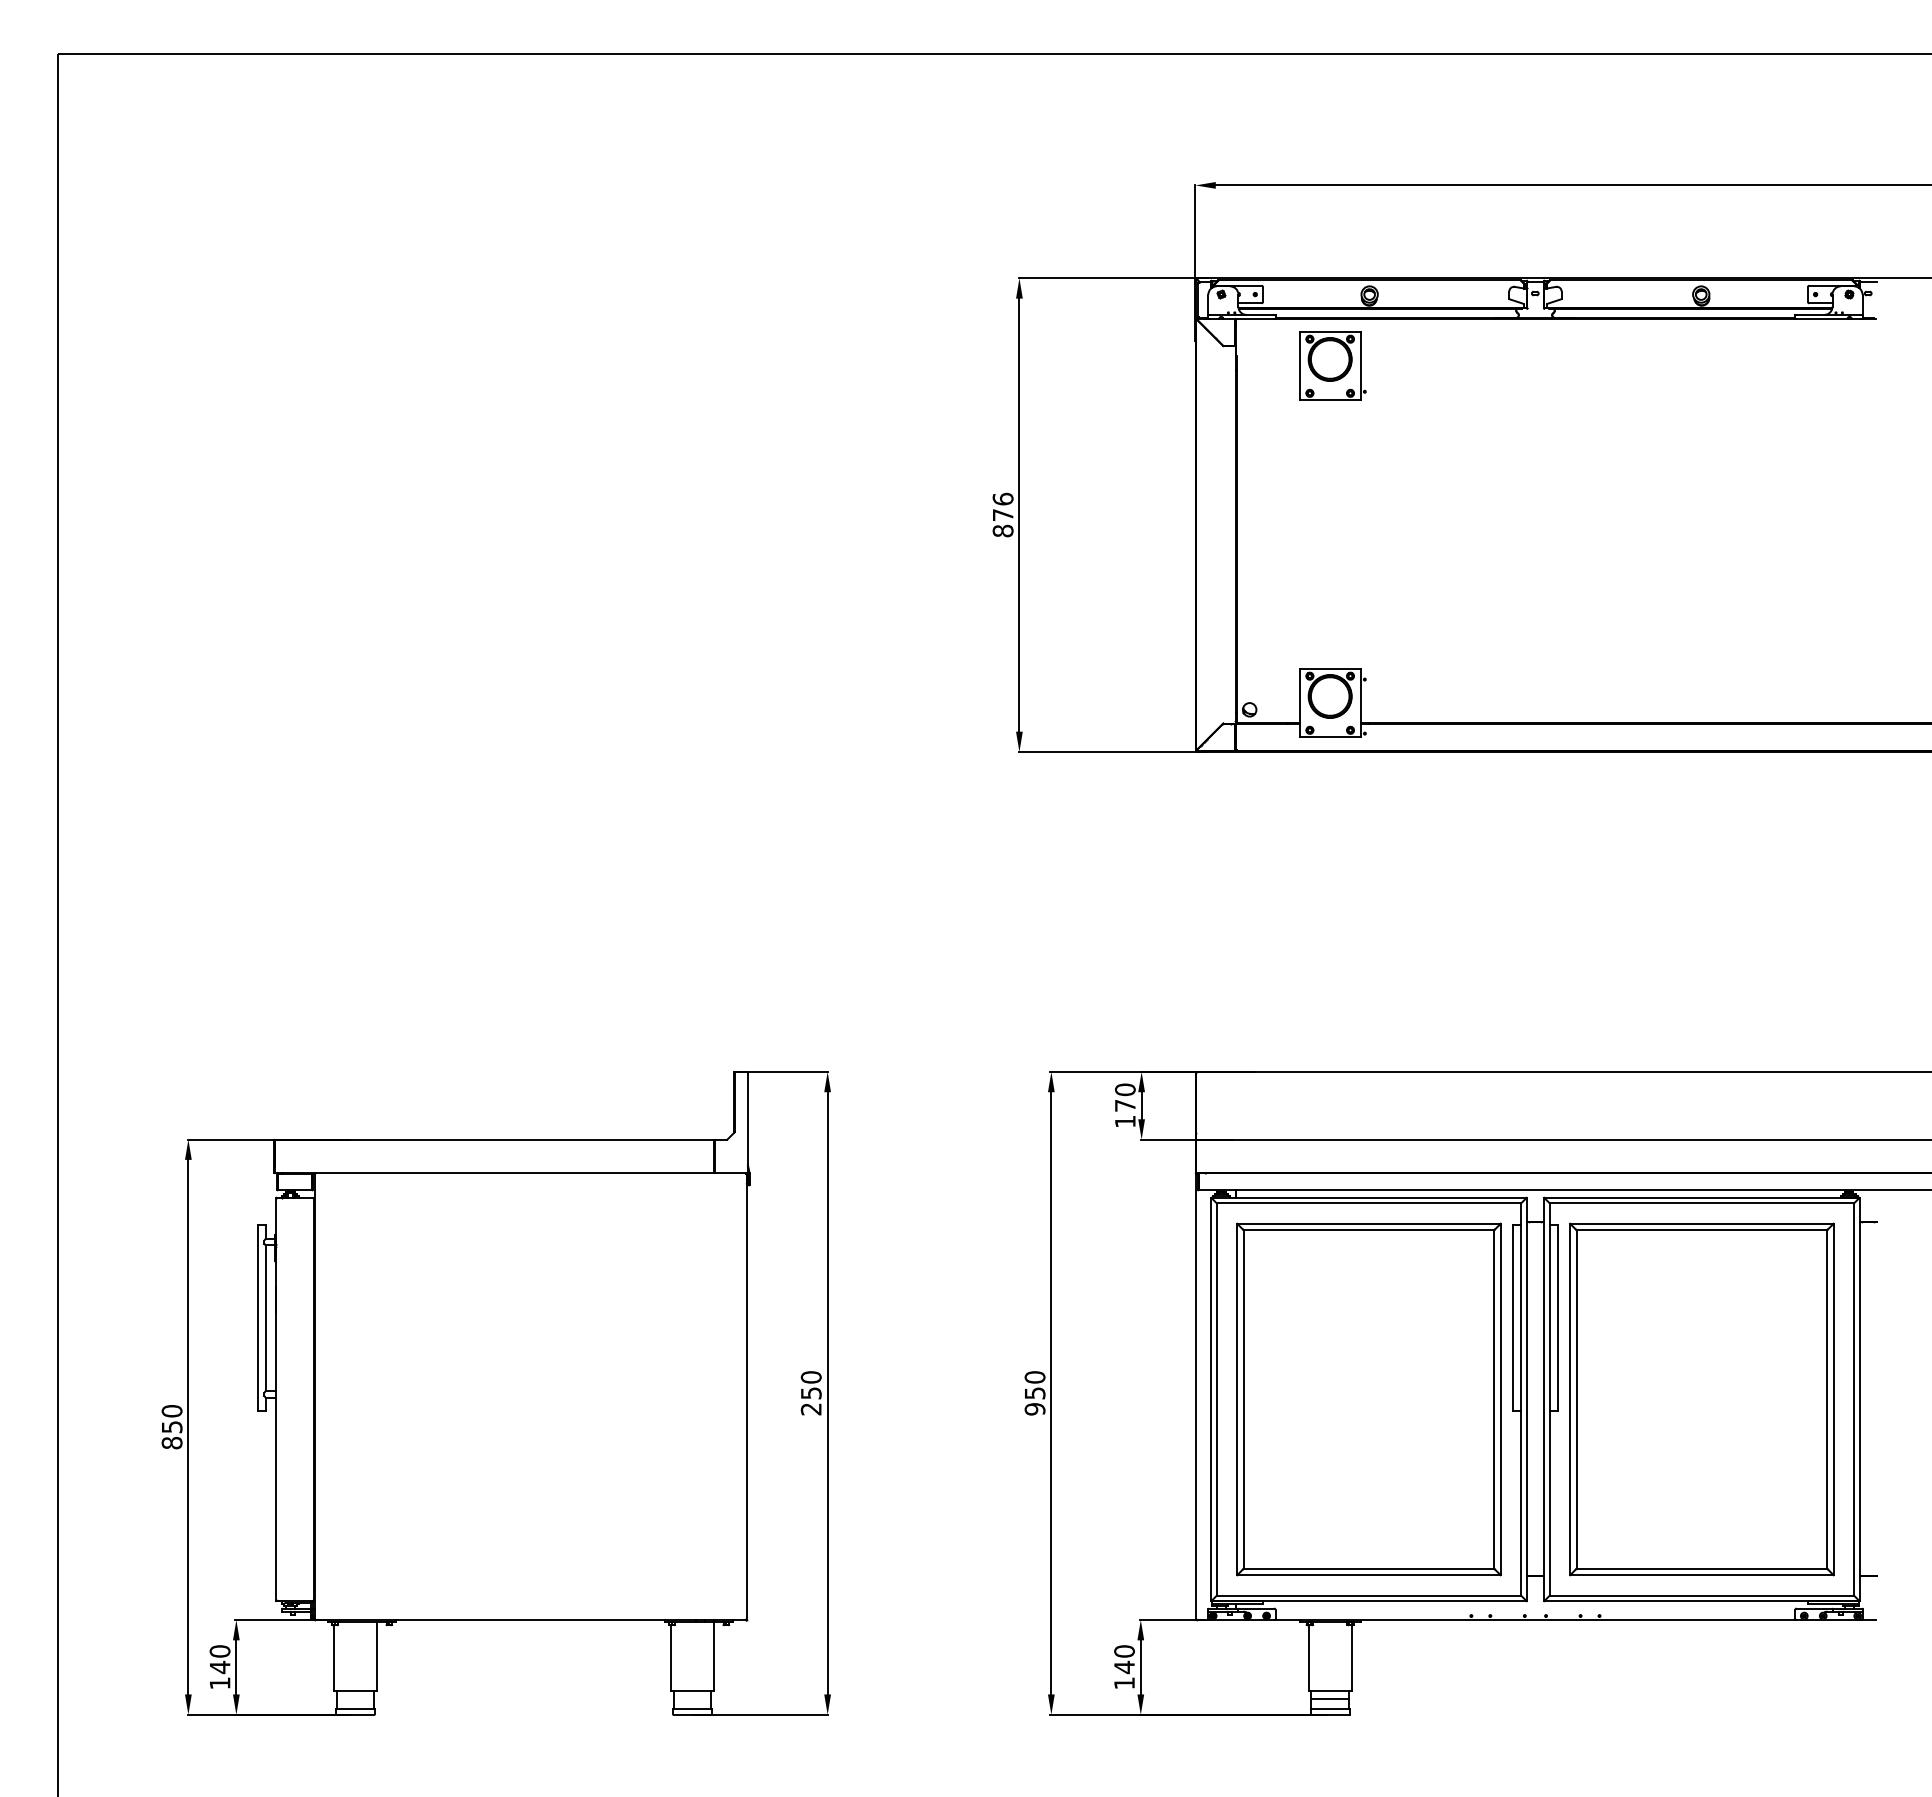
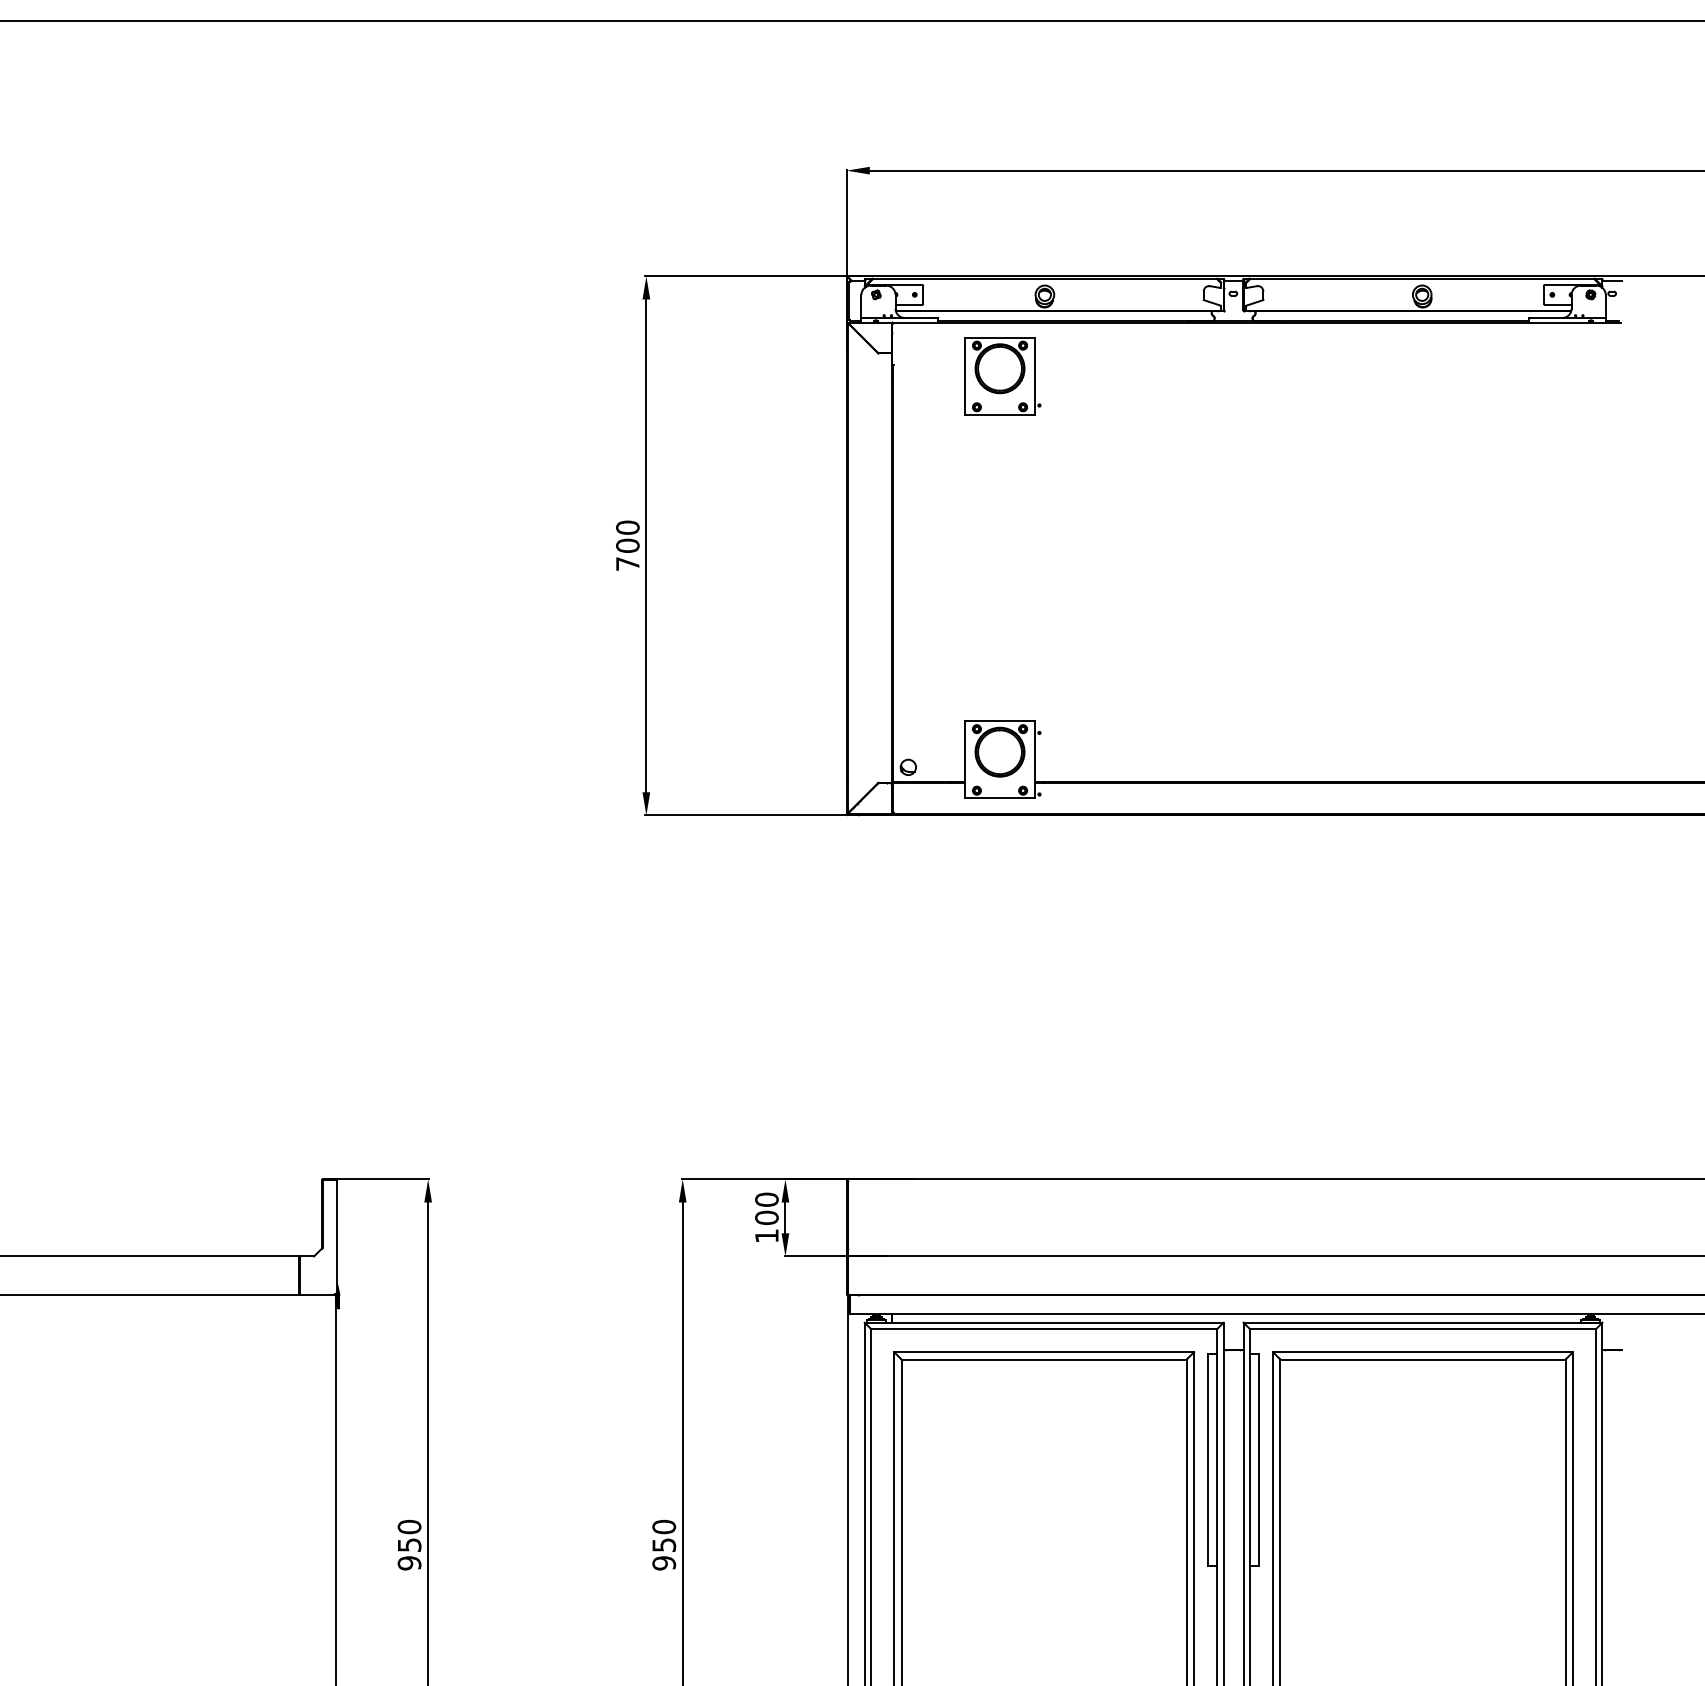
text: (1002, 514) -> (627, 545), 876 -> 700
text: (1124, 1105) -> (765, 1217), 170 -> 100
text: (811, 1409) -> (409, 1563), 250 -> 950

